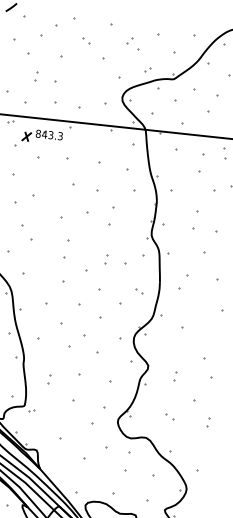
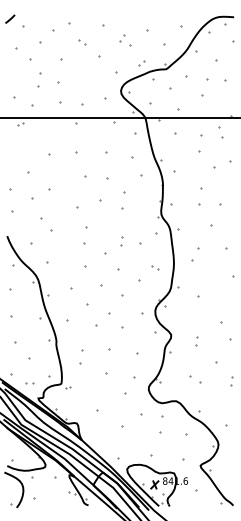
part: (35, 76) -> (39, 80), size x1.6
part: (38, 139) -> (48, 137), removed
part: (48, 379) -> (80, 357), size x1.6
part: (170, 416) -> (196, 379), size x1.6

